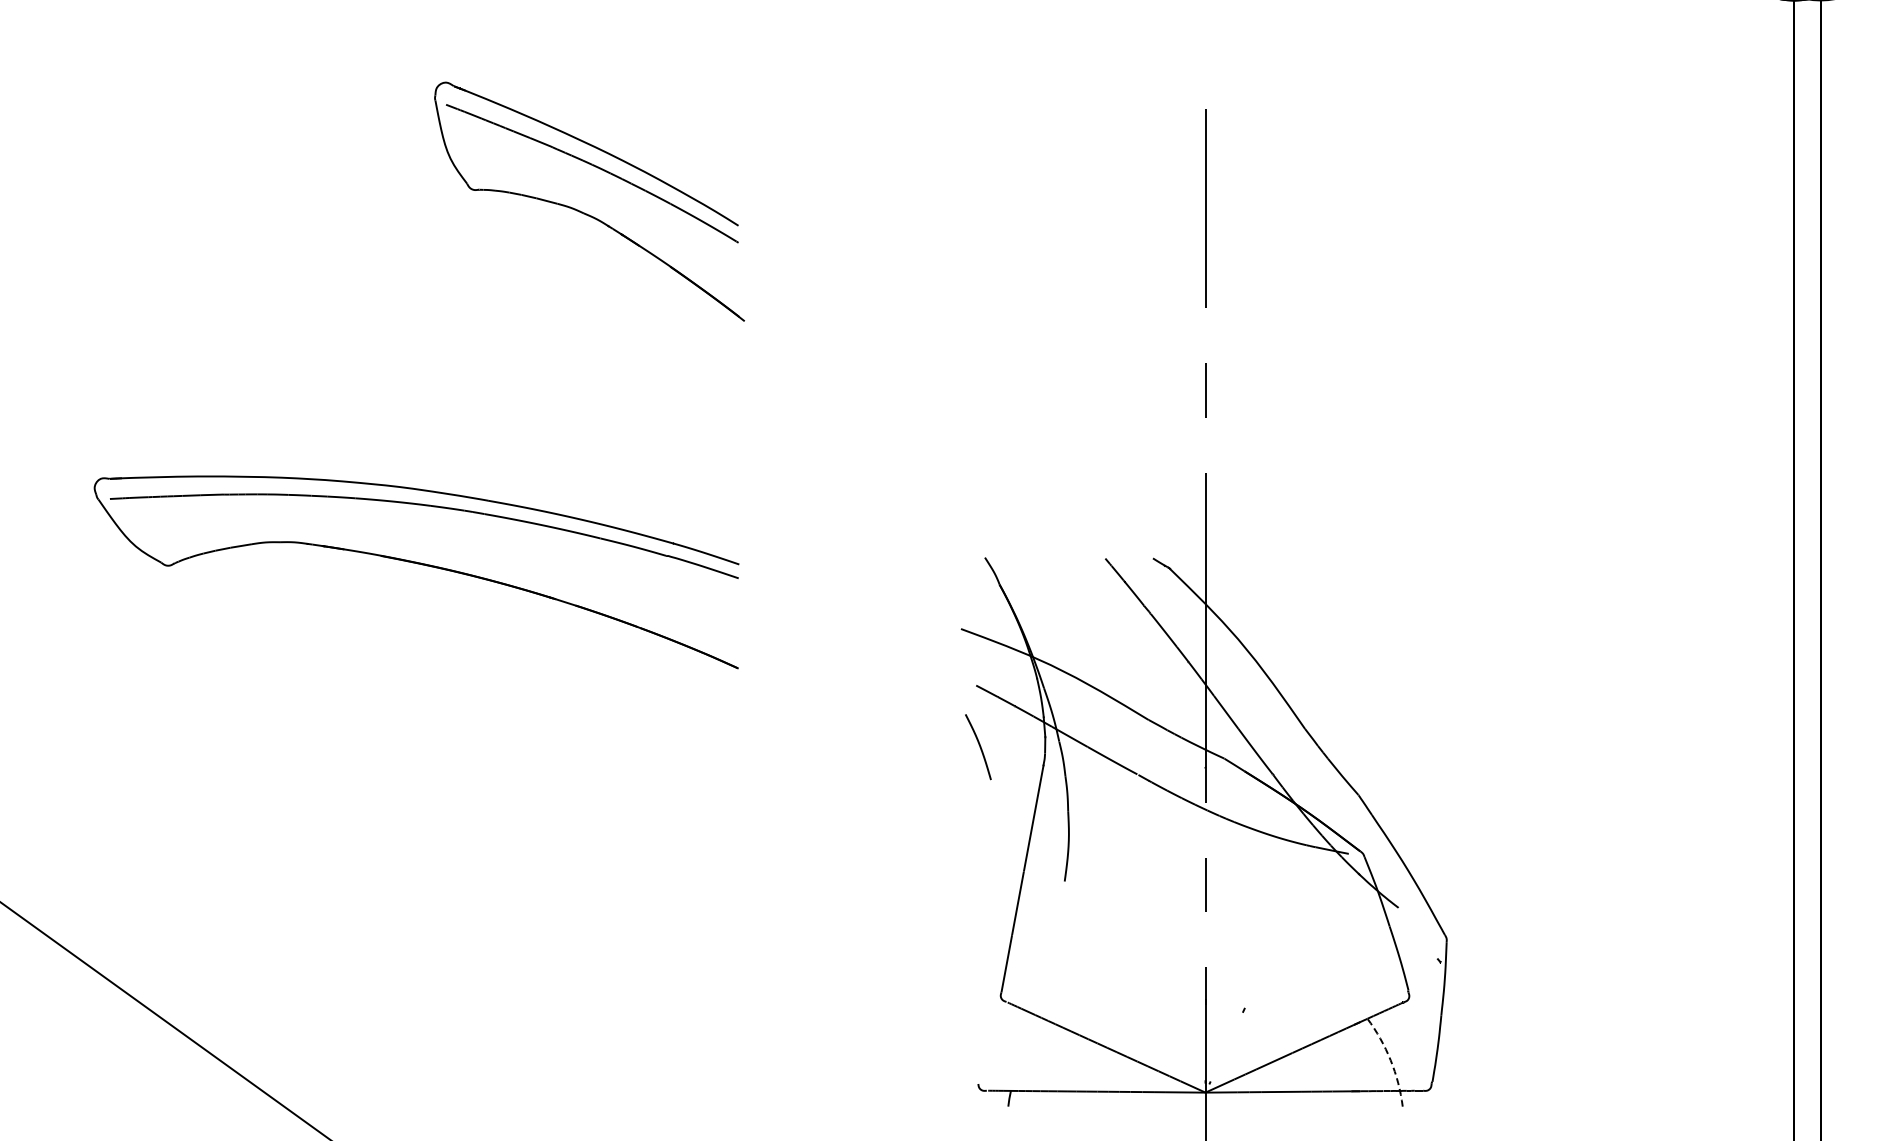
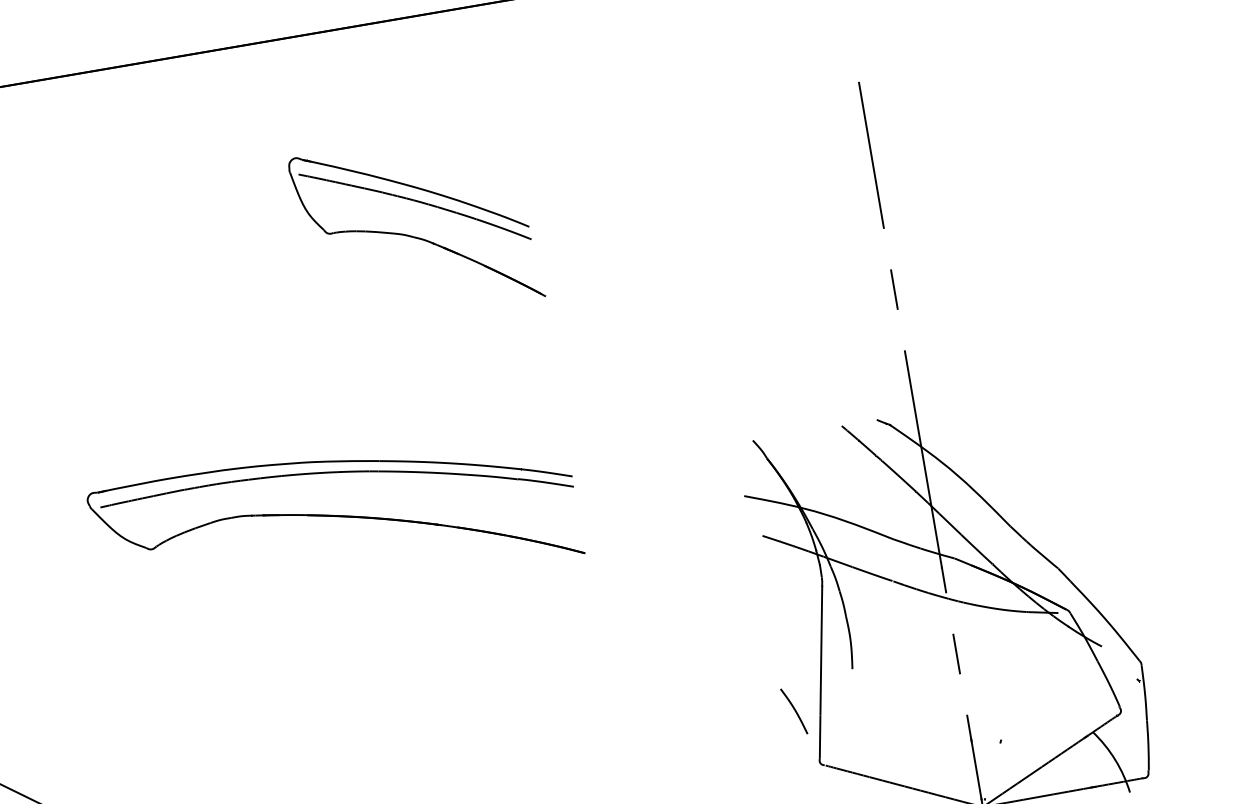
curve: (979, 747) -> (795, 711), moved
arc: (1390, 1060) -> (1115, 760), dashed -> solid

